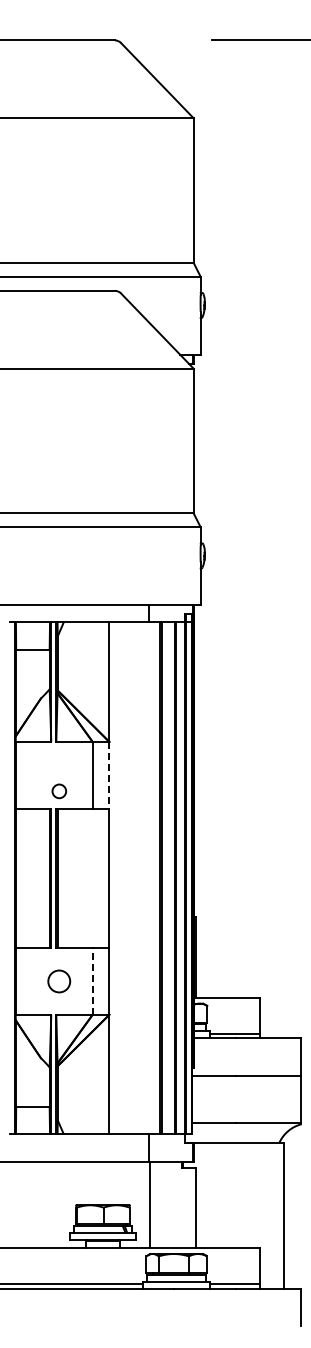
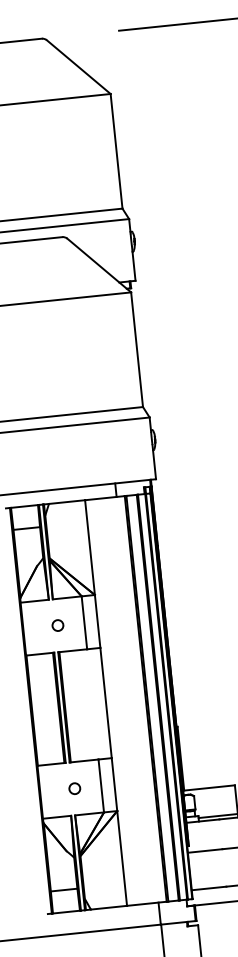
line: (109, 775) -> (97, 621), dashed -> solid
circle: (59, 791) -> (58, 625), moved
circle: (59, 980) -> (74, 788), size x0.62
line: (92, 980) -> (101, 785), dashed -> solid

